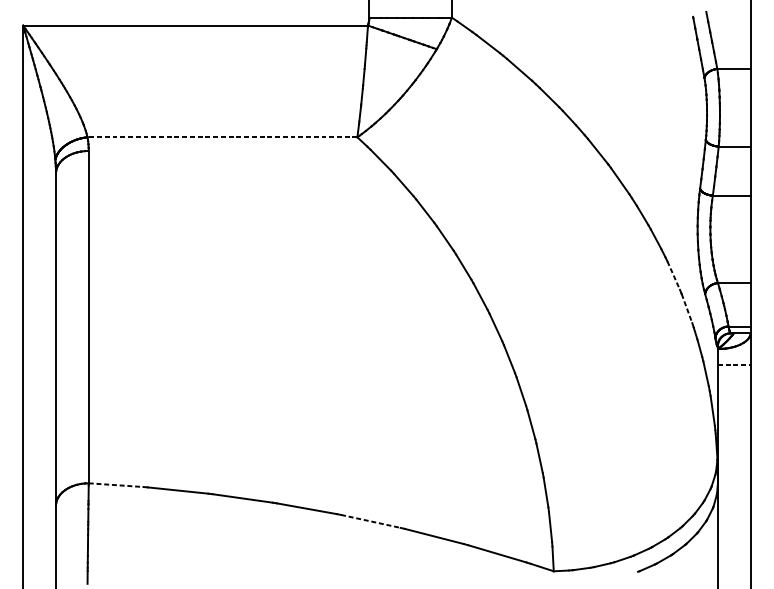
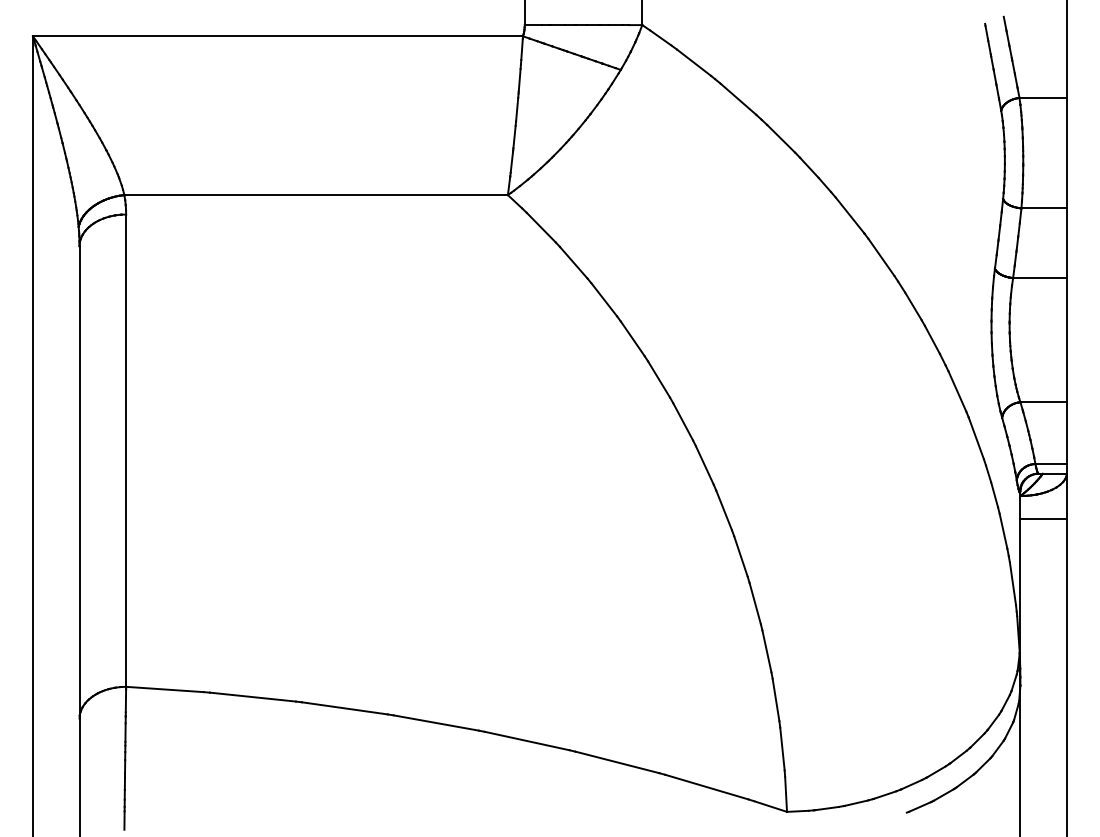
line: (222, 137) -> (316, 195), dashed -> solid
line: (673, 276) -> (957, 392), dashed -> solid
line: (687, 308) -> (976, 438), dashed -> solid
line: (734, 365) -> (1044, 519), dashed -> solid
line: (116, 485) -> (165, 689), dashed -> solid
line: (371, 521) -> (527, 741), dashed -> solid

